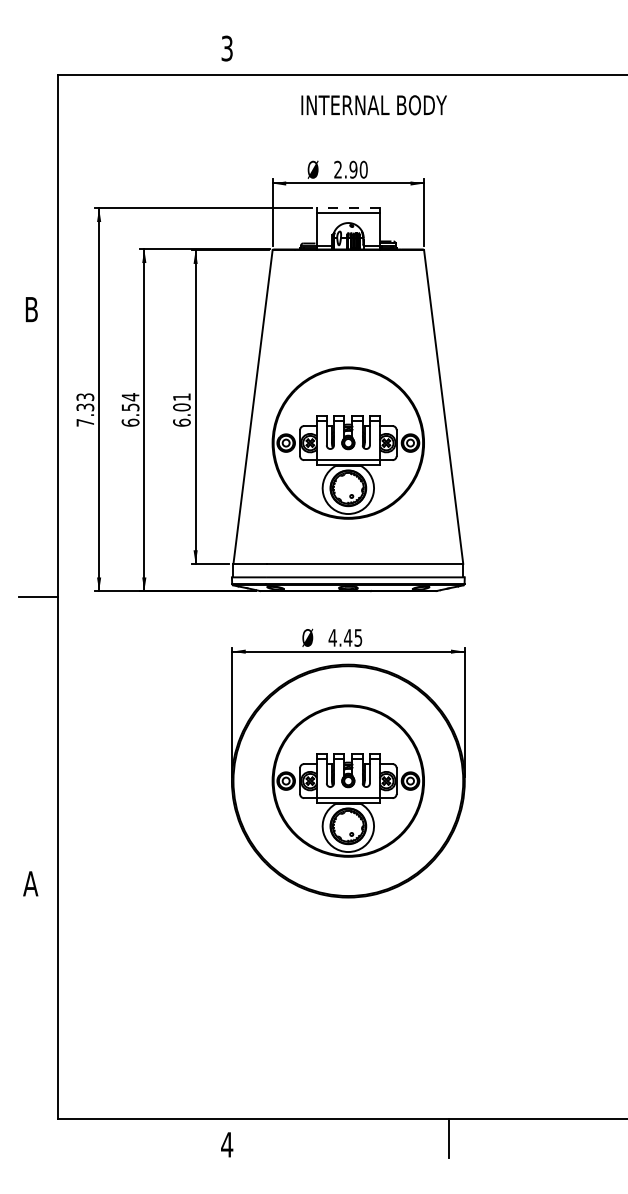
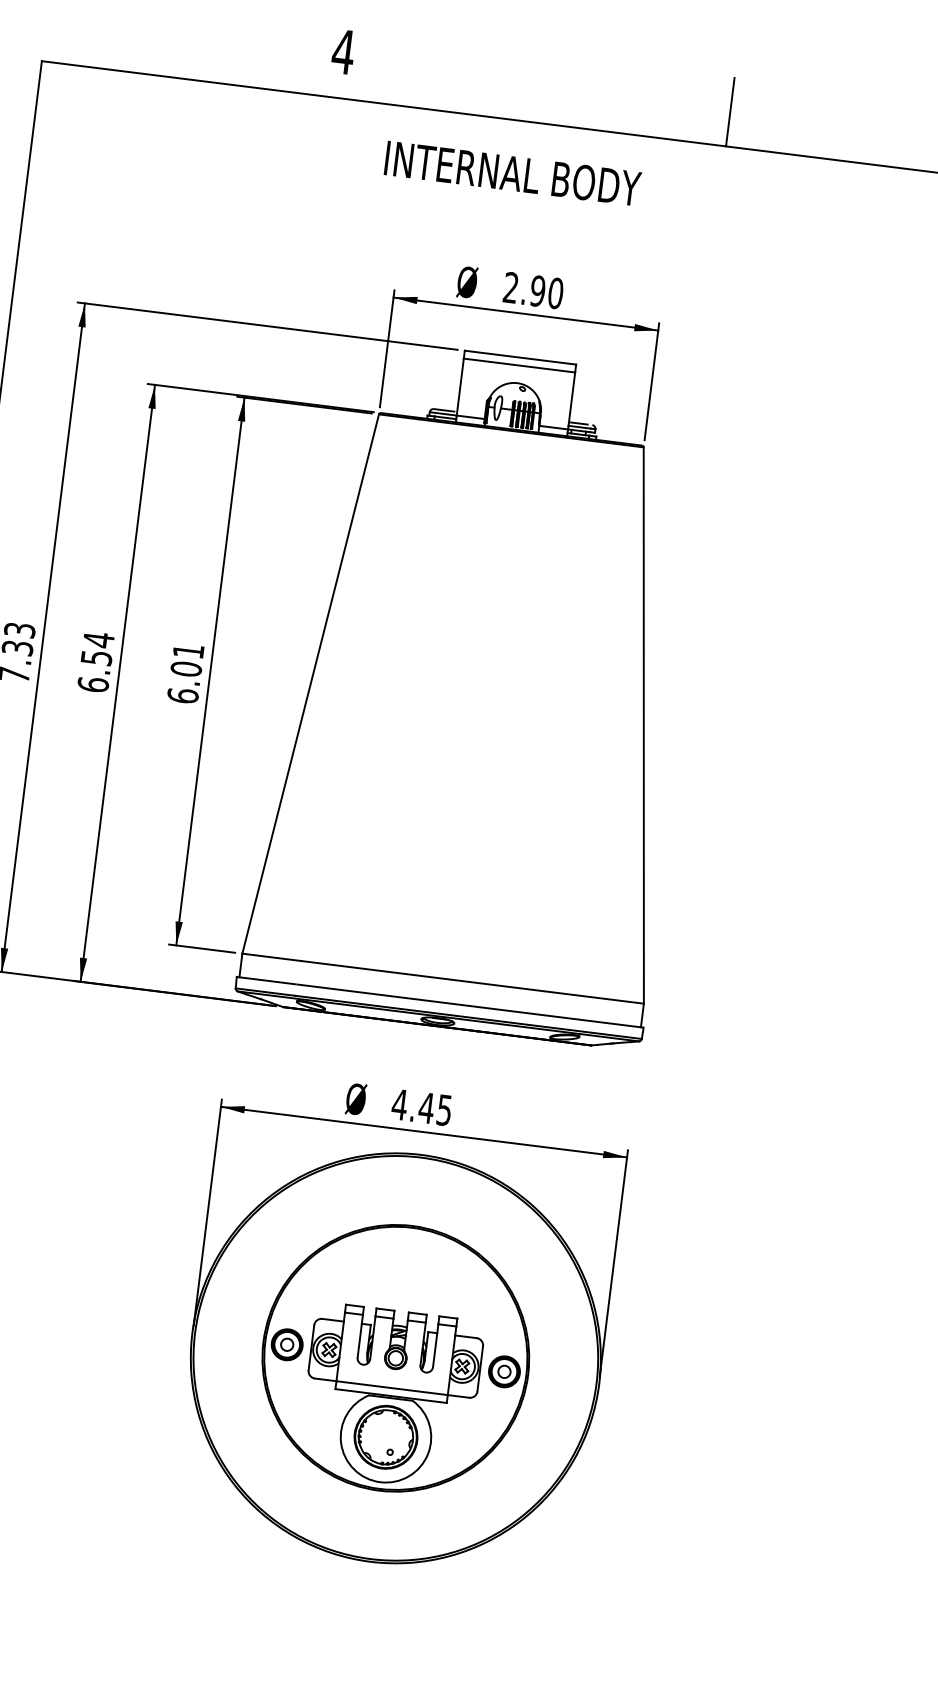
text: (227, 48) -> (344, 51), 3 -> 4
line: (449, 54) -> (730, 110), added
text: (373, 105) -> (511, 173), moved
line: (348, 208) -> (520, 357), dashed -> solid
part: (347, 442) -> (468, 766), removed

